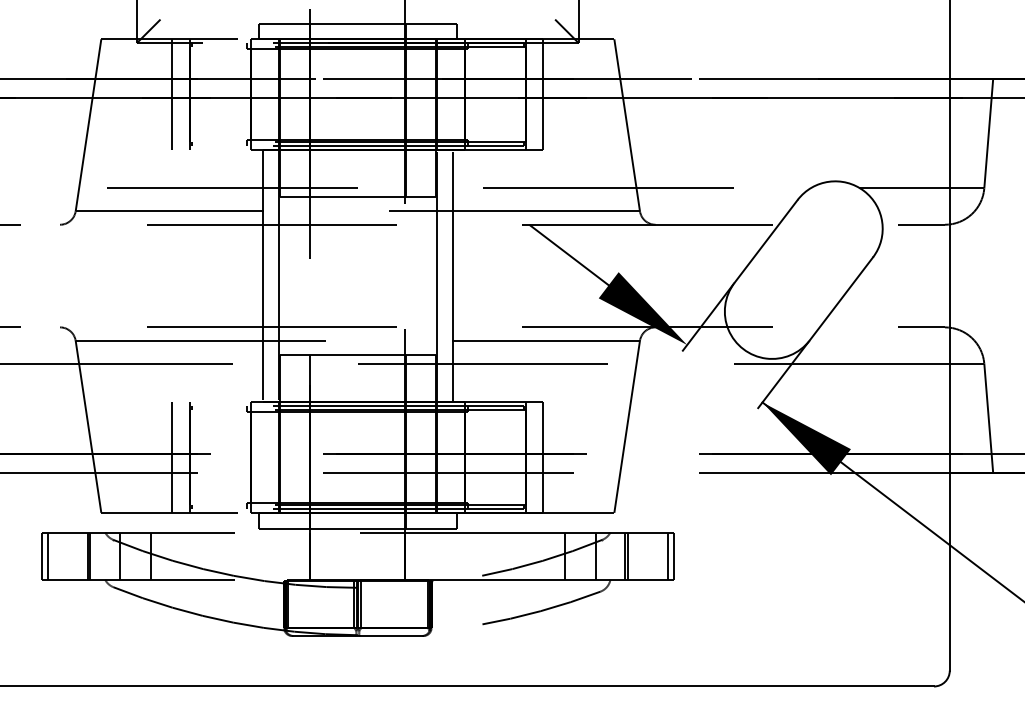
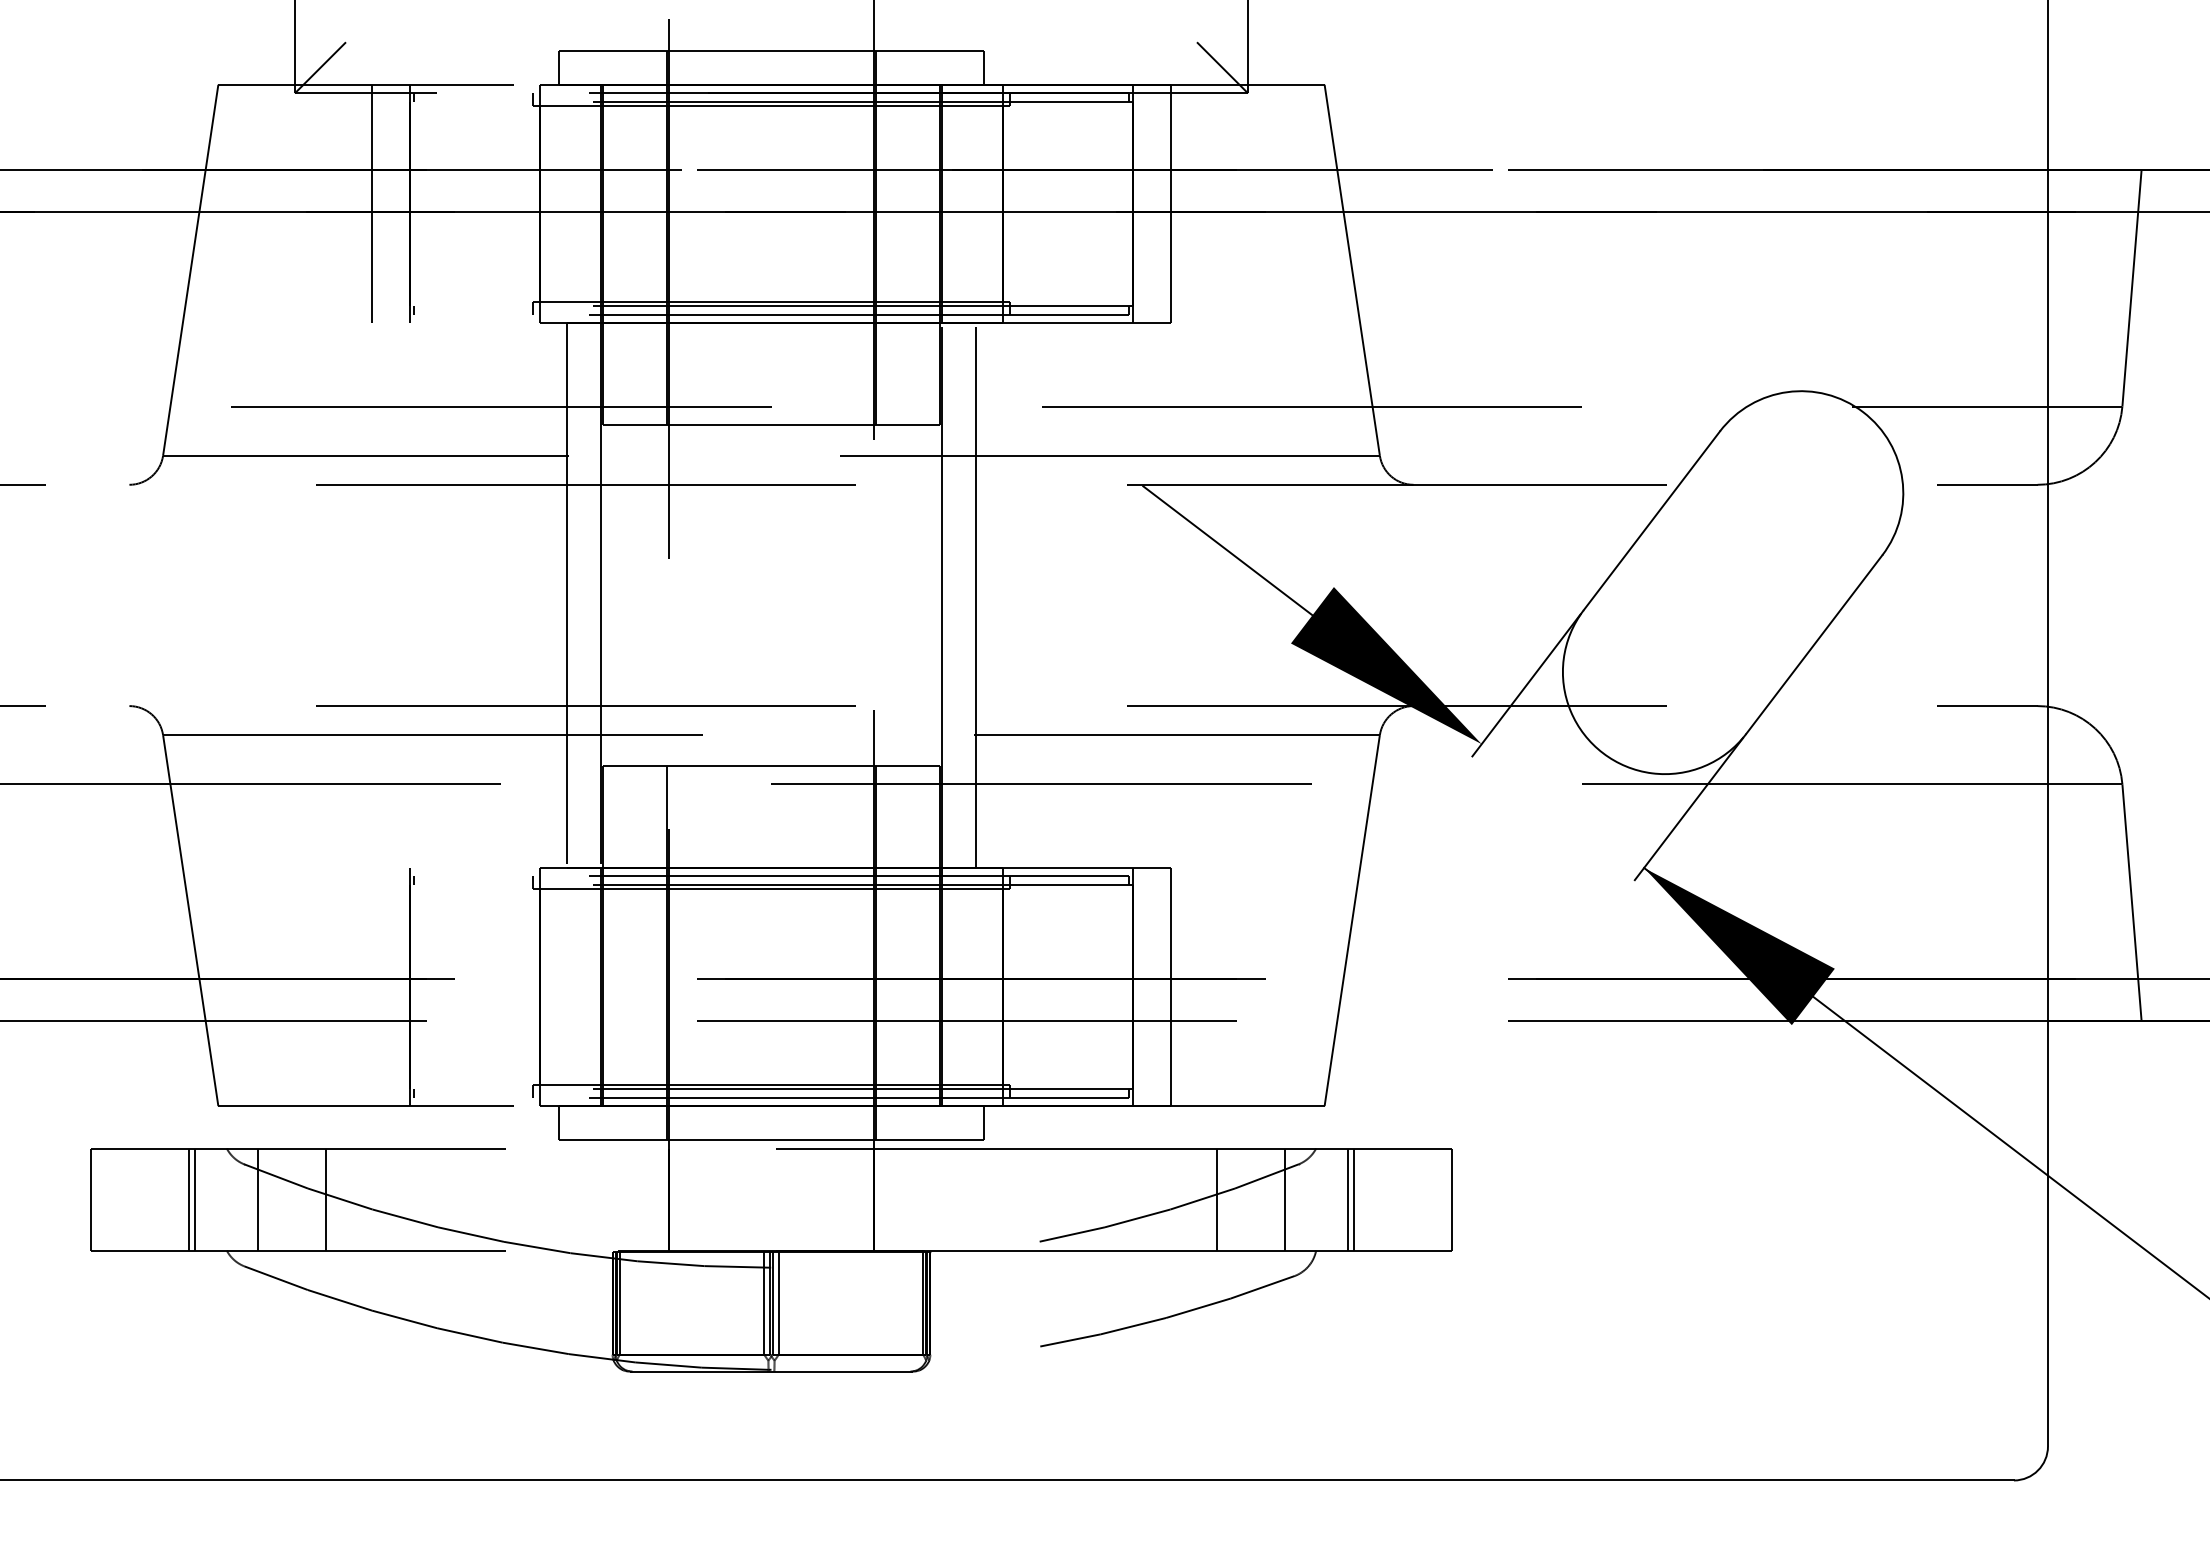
line: (172, 457) -> (371, 986), removed
line: (48, 555) -> (104, 1197), removed
line: (667, 555) -> (1439, 1197), removed

